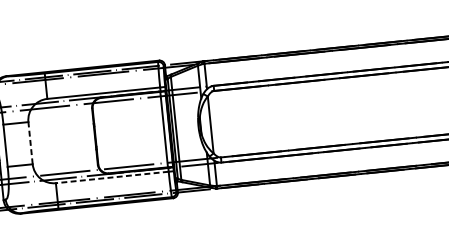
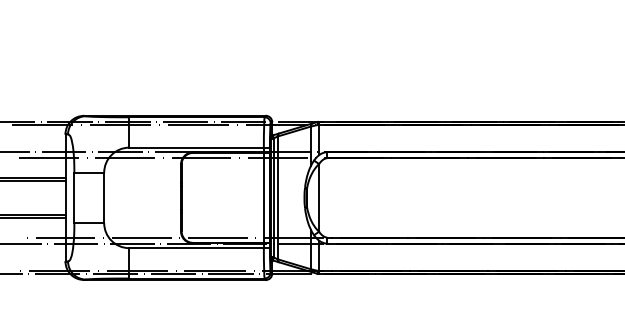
line: (30, 142) -> (104, 197), dashed -> solid
line: (112, 177) -> (196, 248), dashed -> solid

